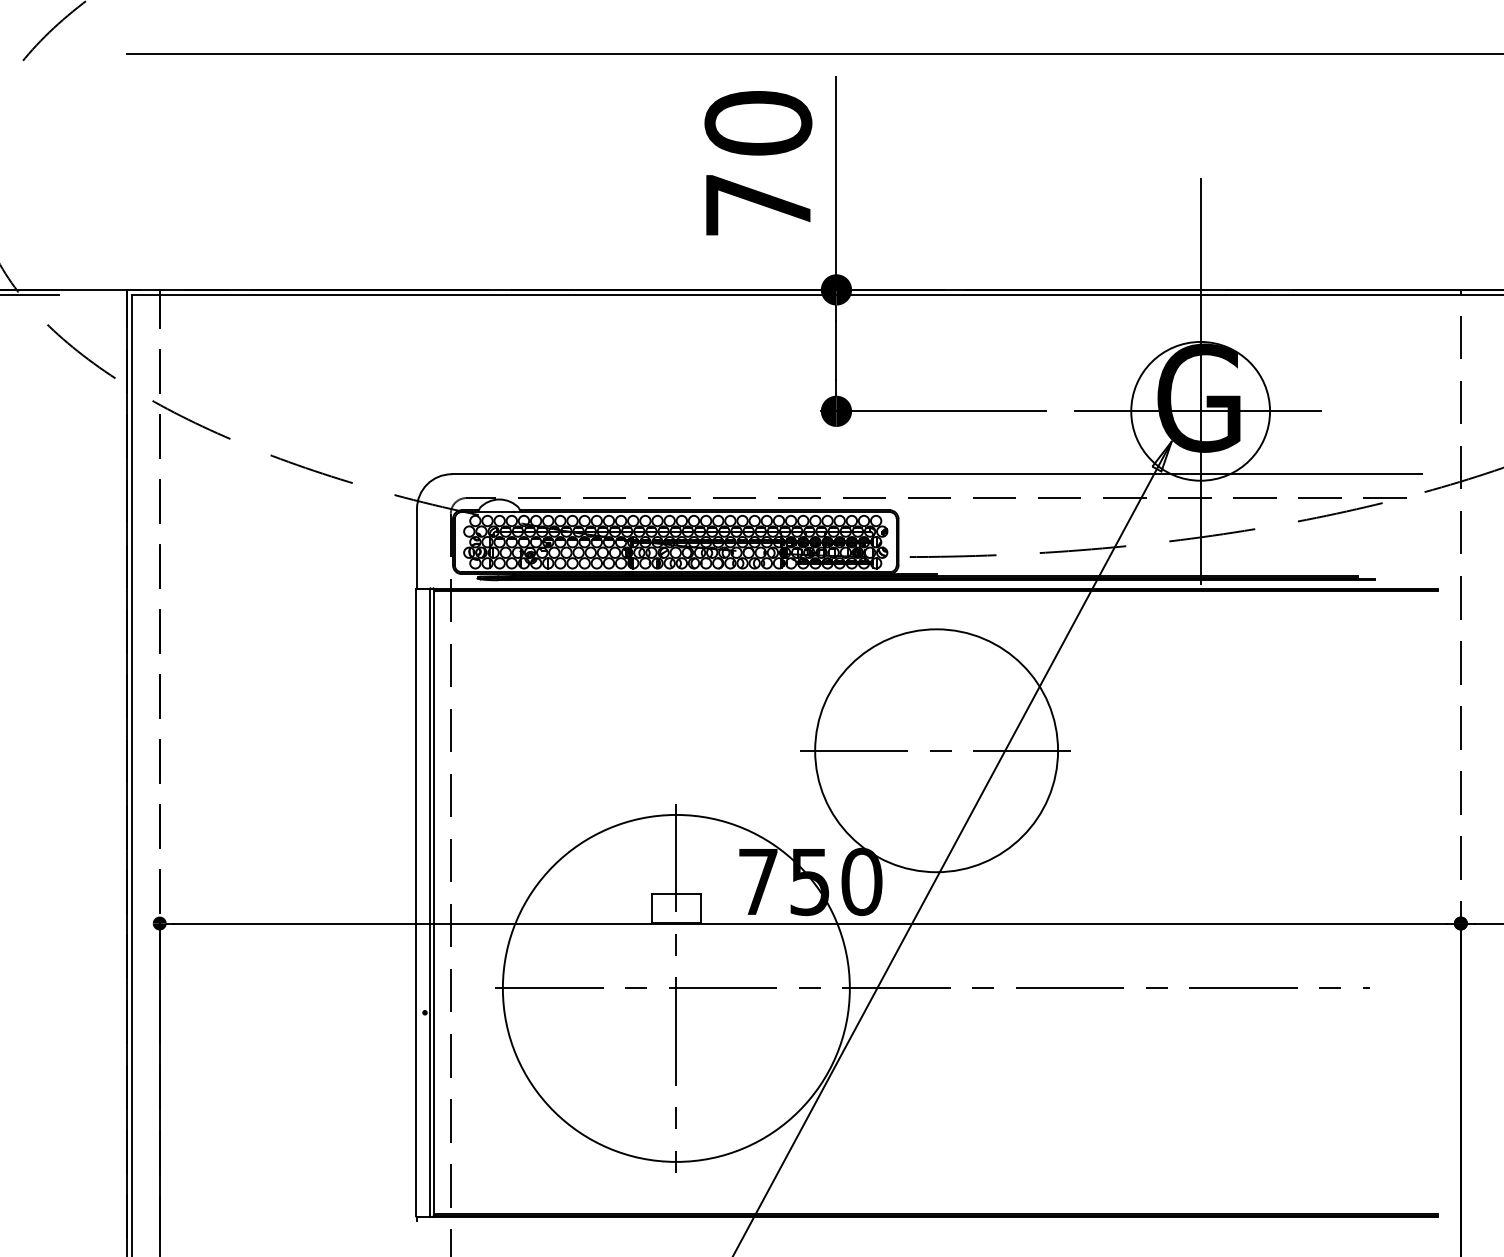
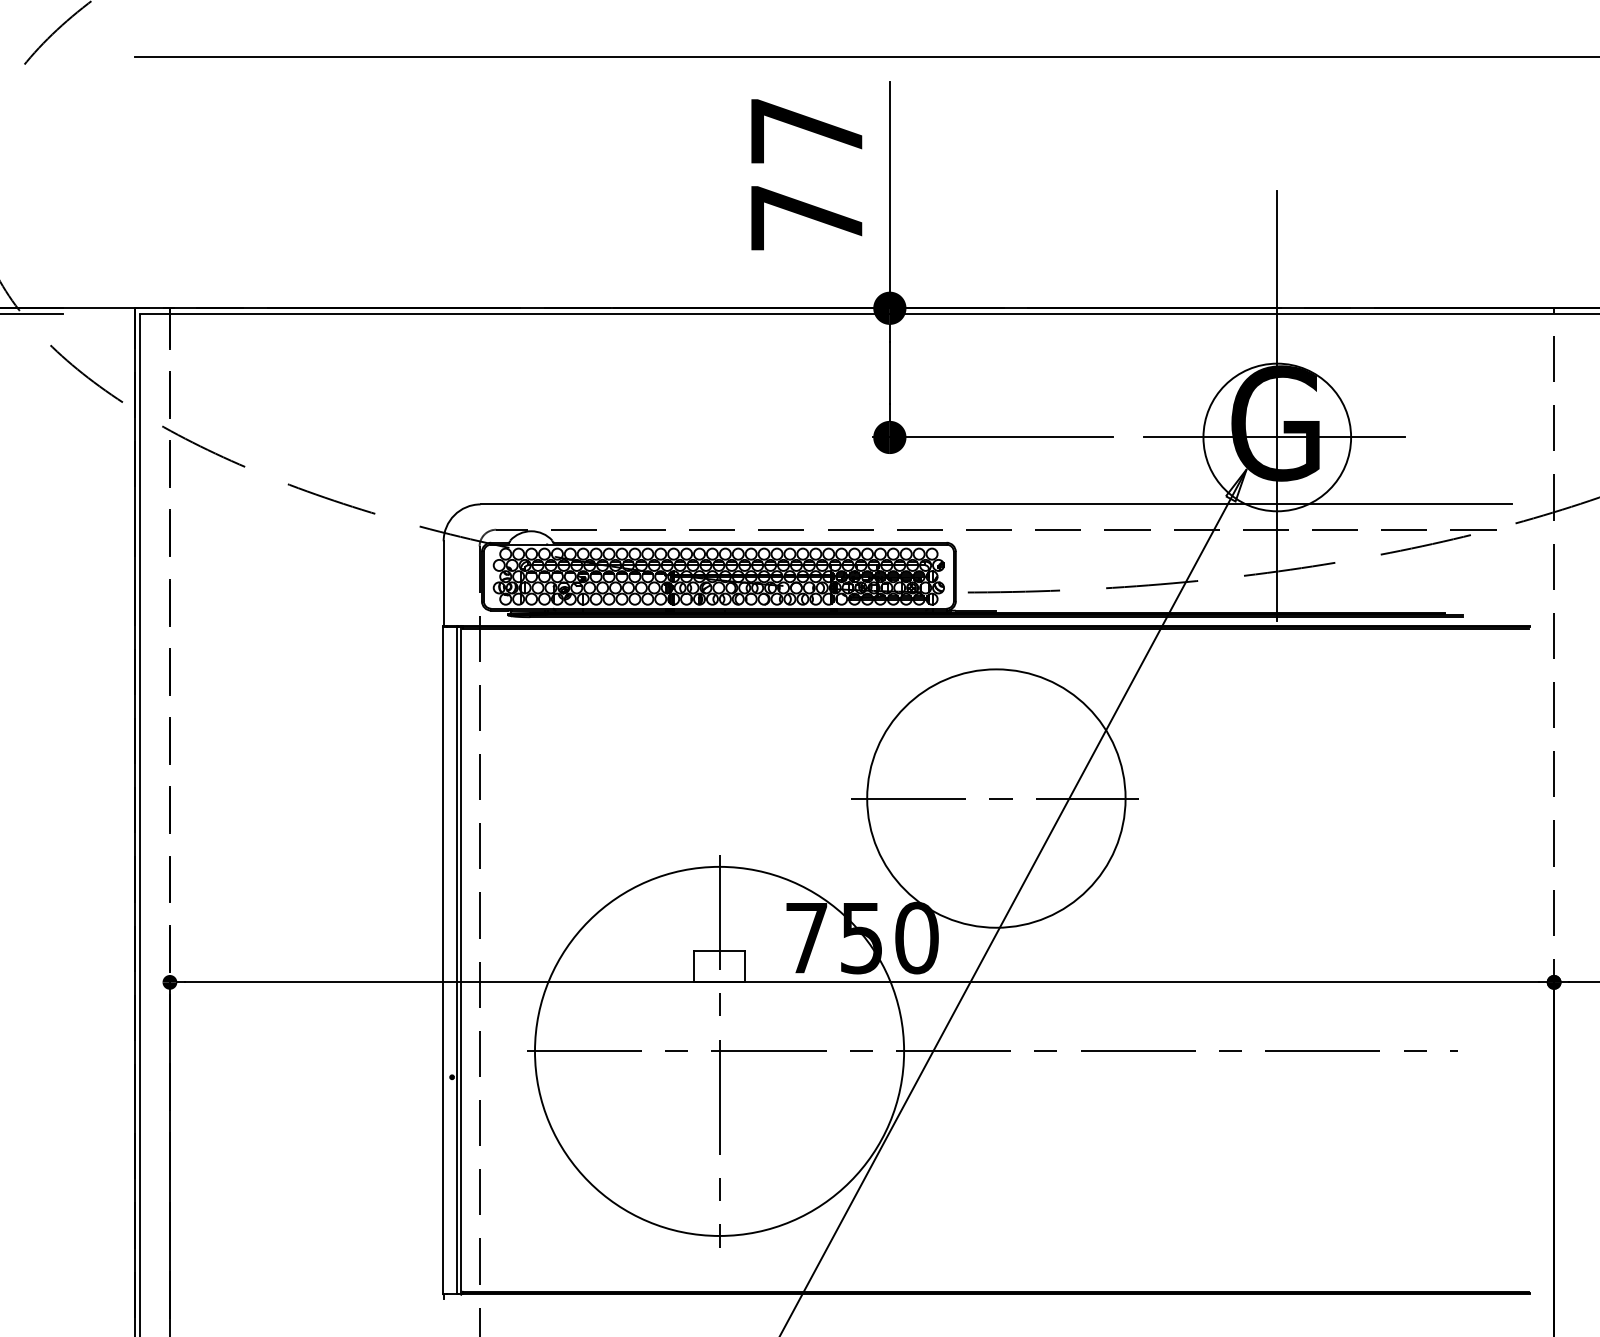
text: (758, 122) -> (806, 130), 70 -> 77

